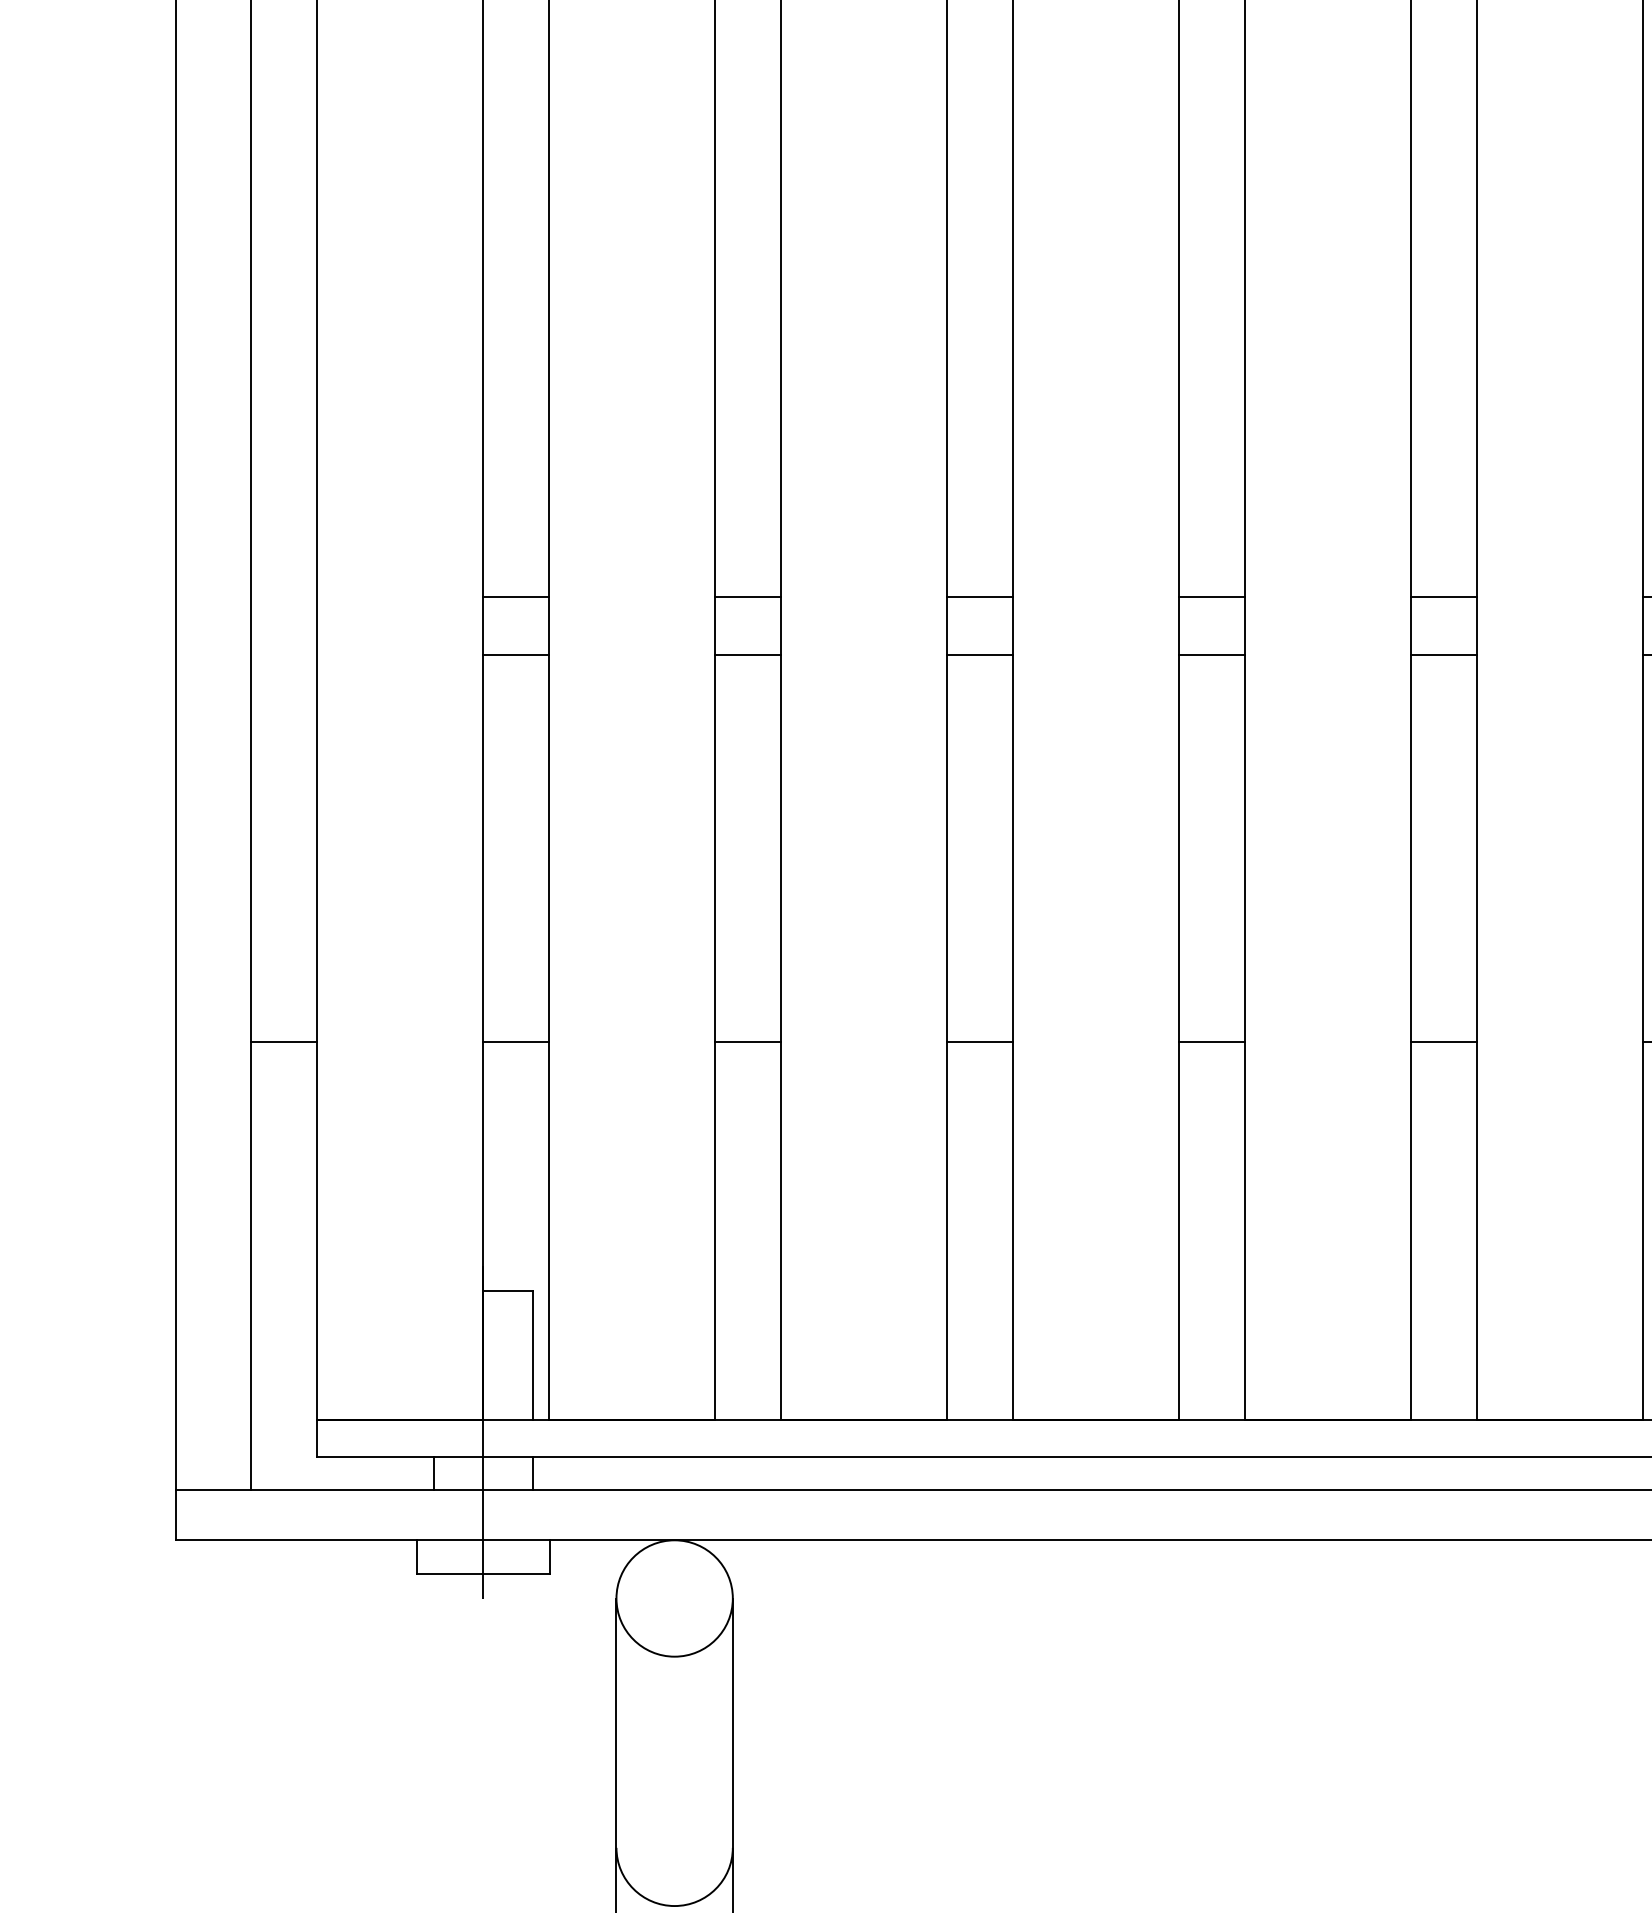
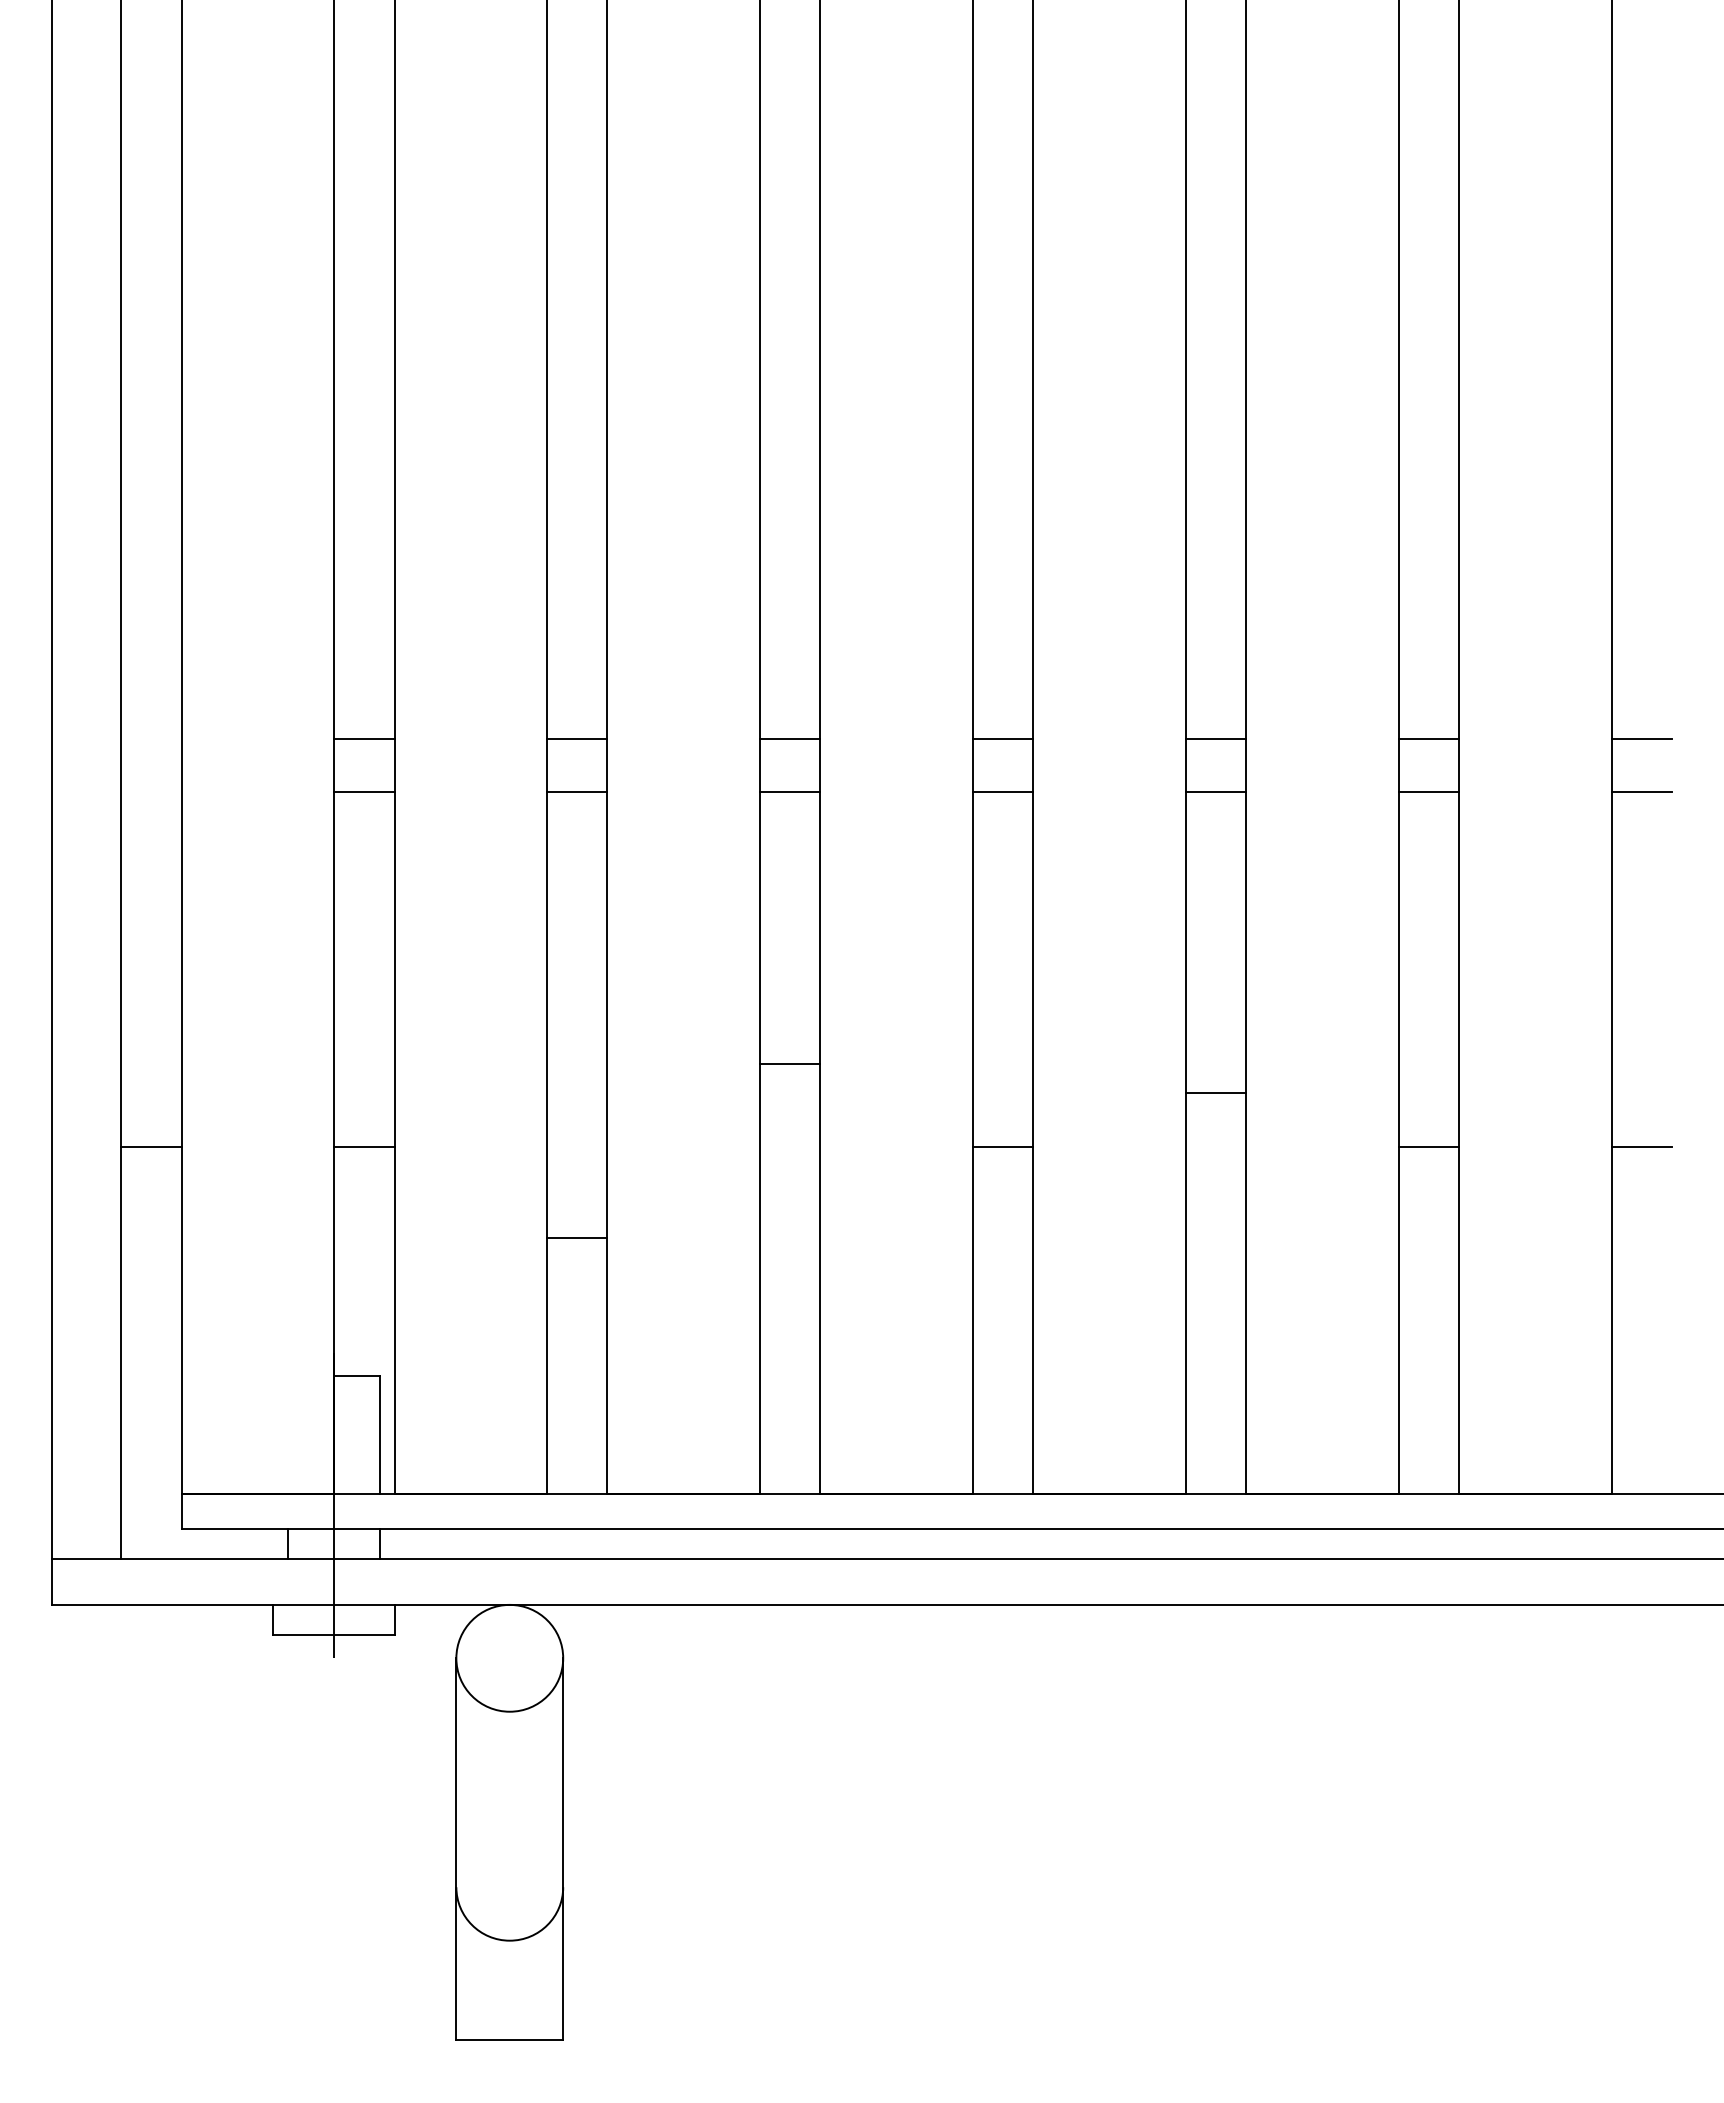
line: (748, 1041) -> (577, 1237), moved
line: (980, 1041) -> (790, 1063), moved
line: (1443, 1041) -> (1215, 1092), moved

